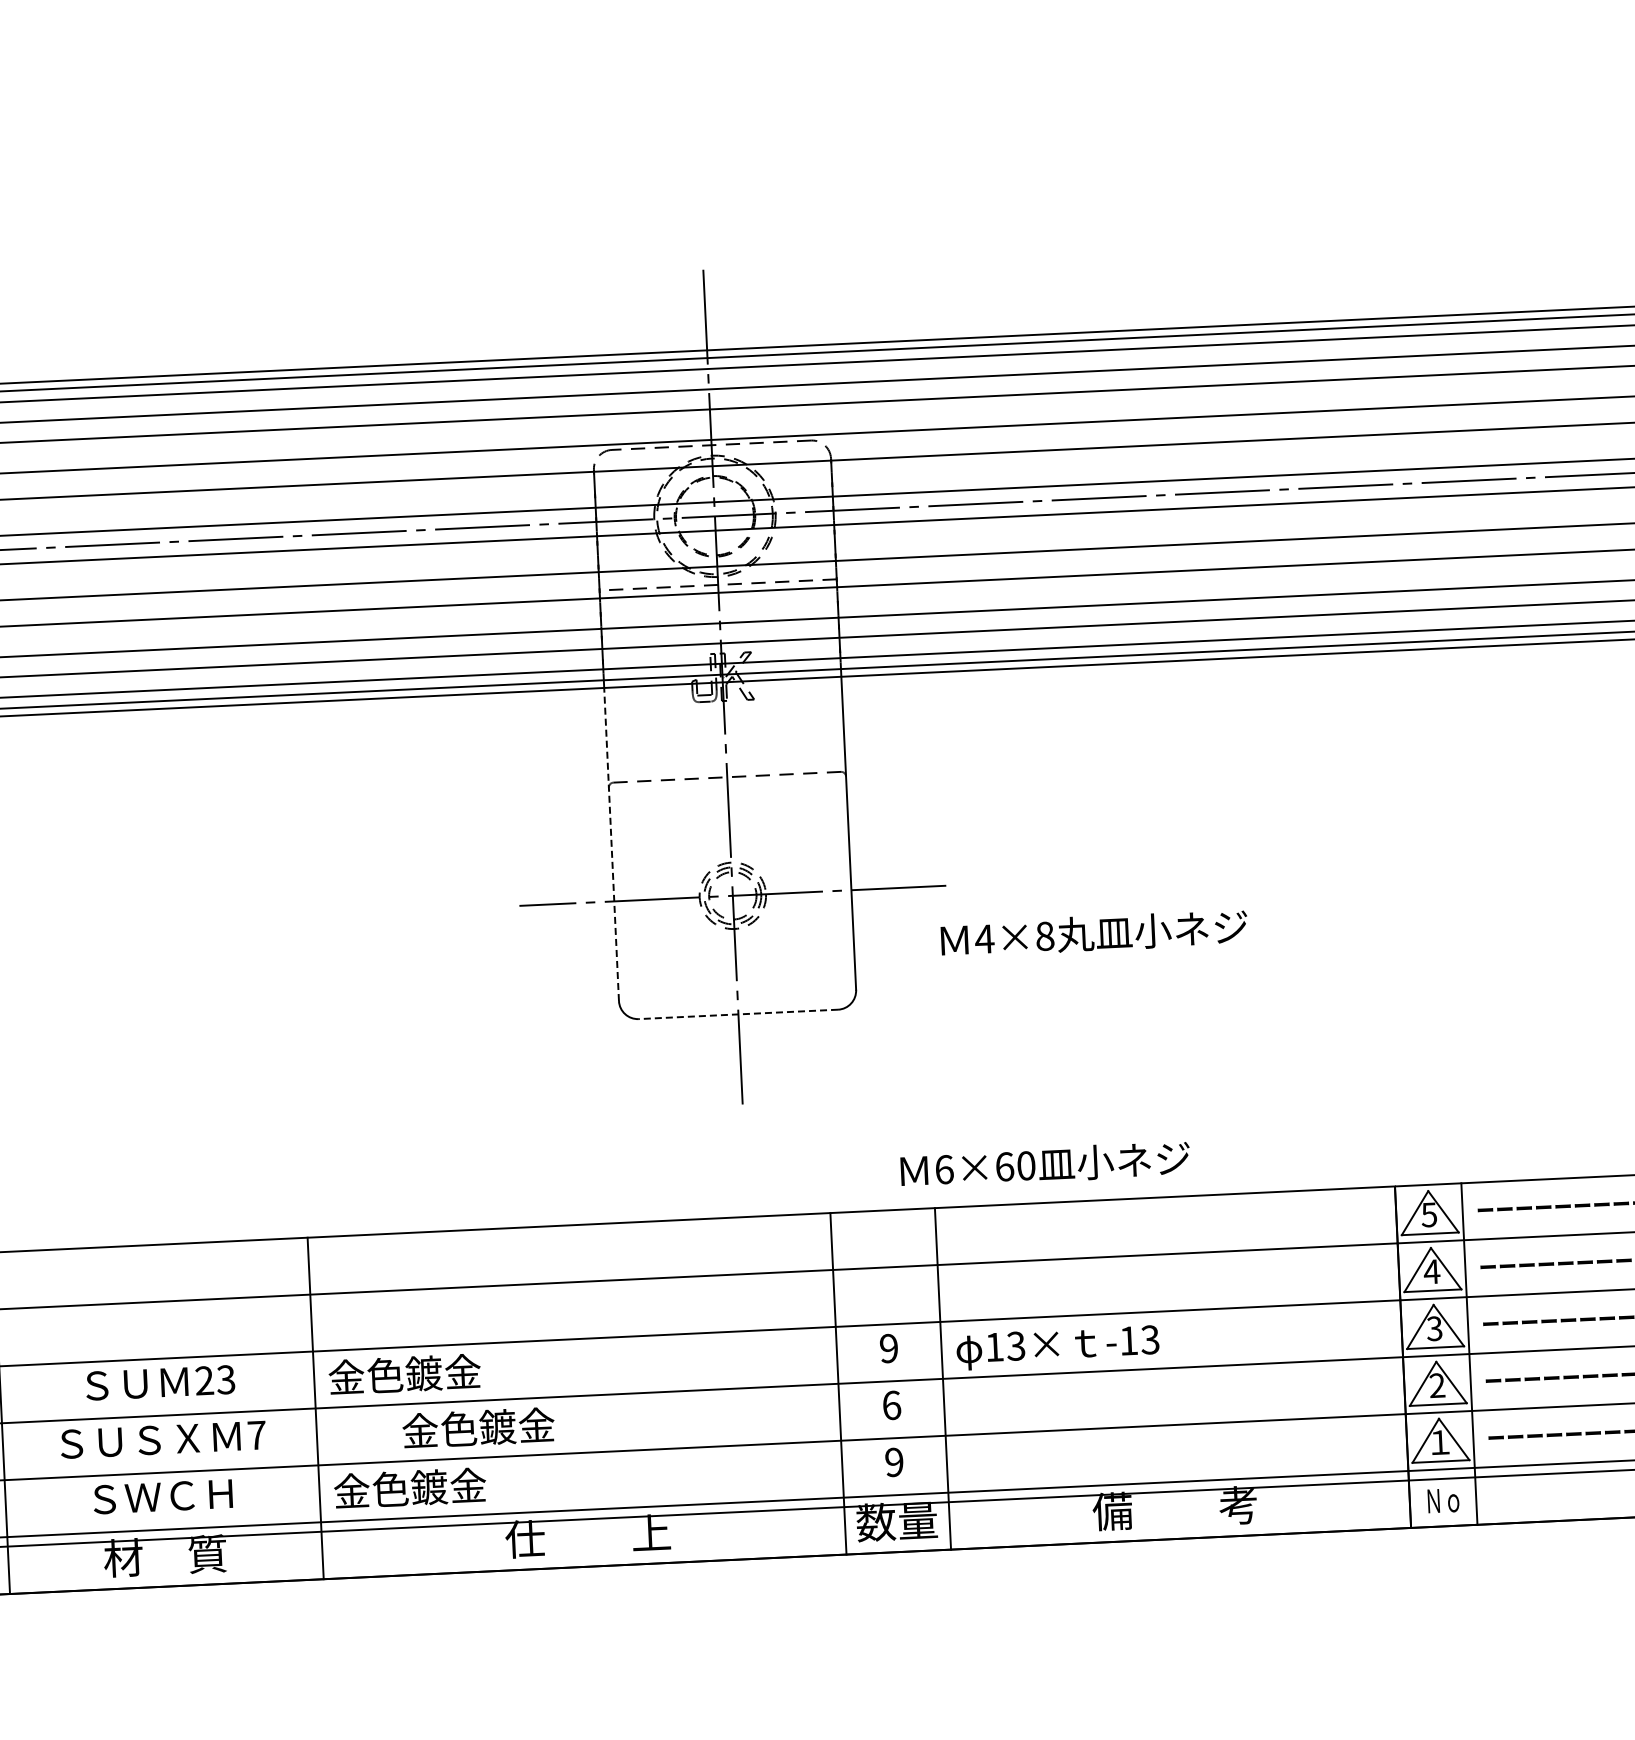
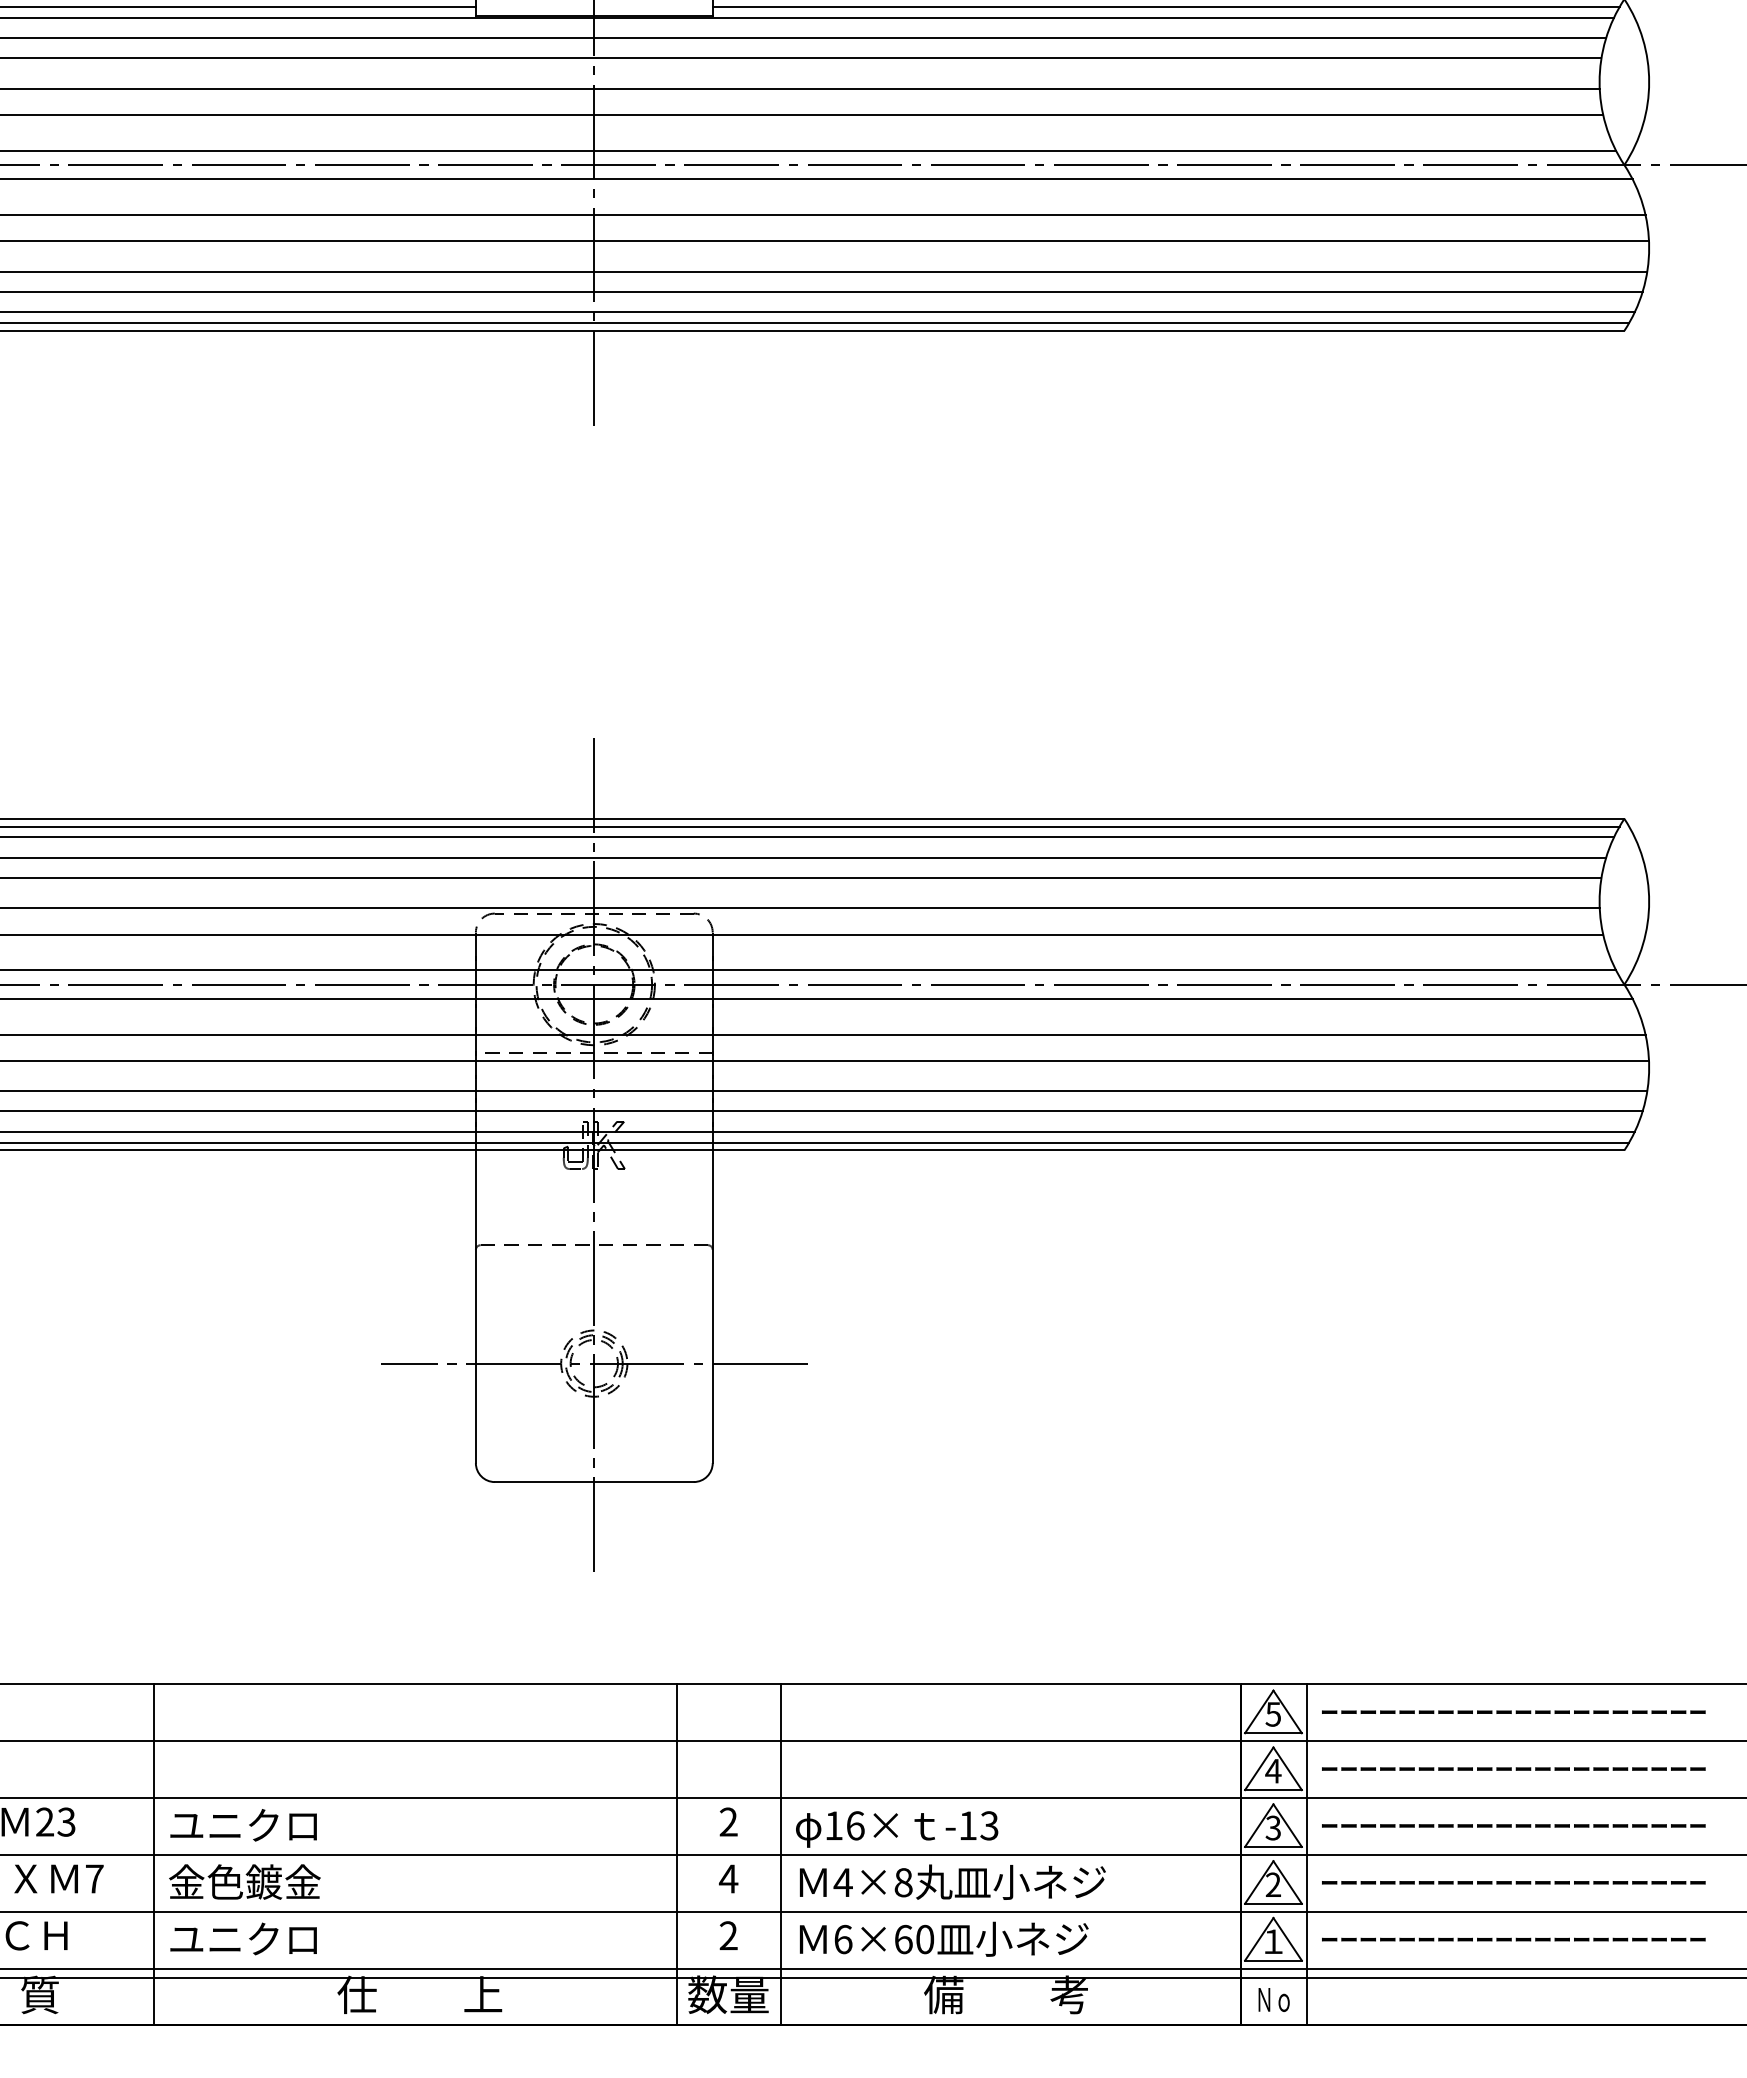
line: (611, 844) -> (475, 1306), dashed -> solid
text: (1094, 932) -> (952, 1881), moved
line: (737, 1014) -> (593, 1482), dashed -> solid
text: (1045, 1163) -> (944, 1938), moved
text: (1016, 1345) -> (855, 1825), 13× -> 16×
text: (888, 1348) -> (728, 1822), 9 -> 2
text: (404, 1373) -> (244, 1824), 金色鍍金 -> ユニクロ
text: (891, 1404) -> (728, 1878), 6 -> 4
text: (478, 1427) -> (244, 1881), moved
text: (894, 1462) -> (728, 1935), 9 -> 2
text: (409, 1487) -> (244, 1938), 金色鍍金 -> ユニクロ

